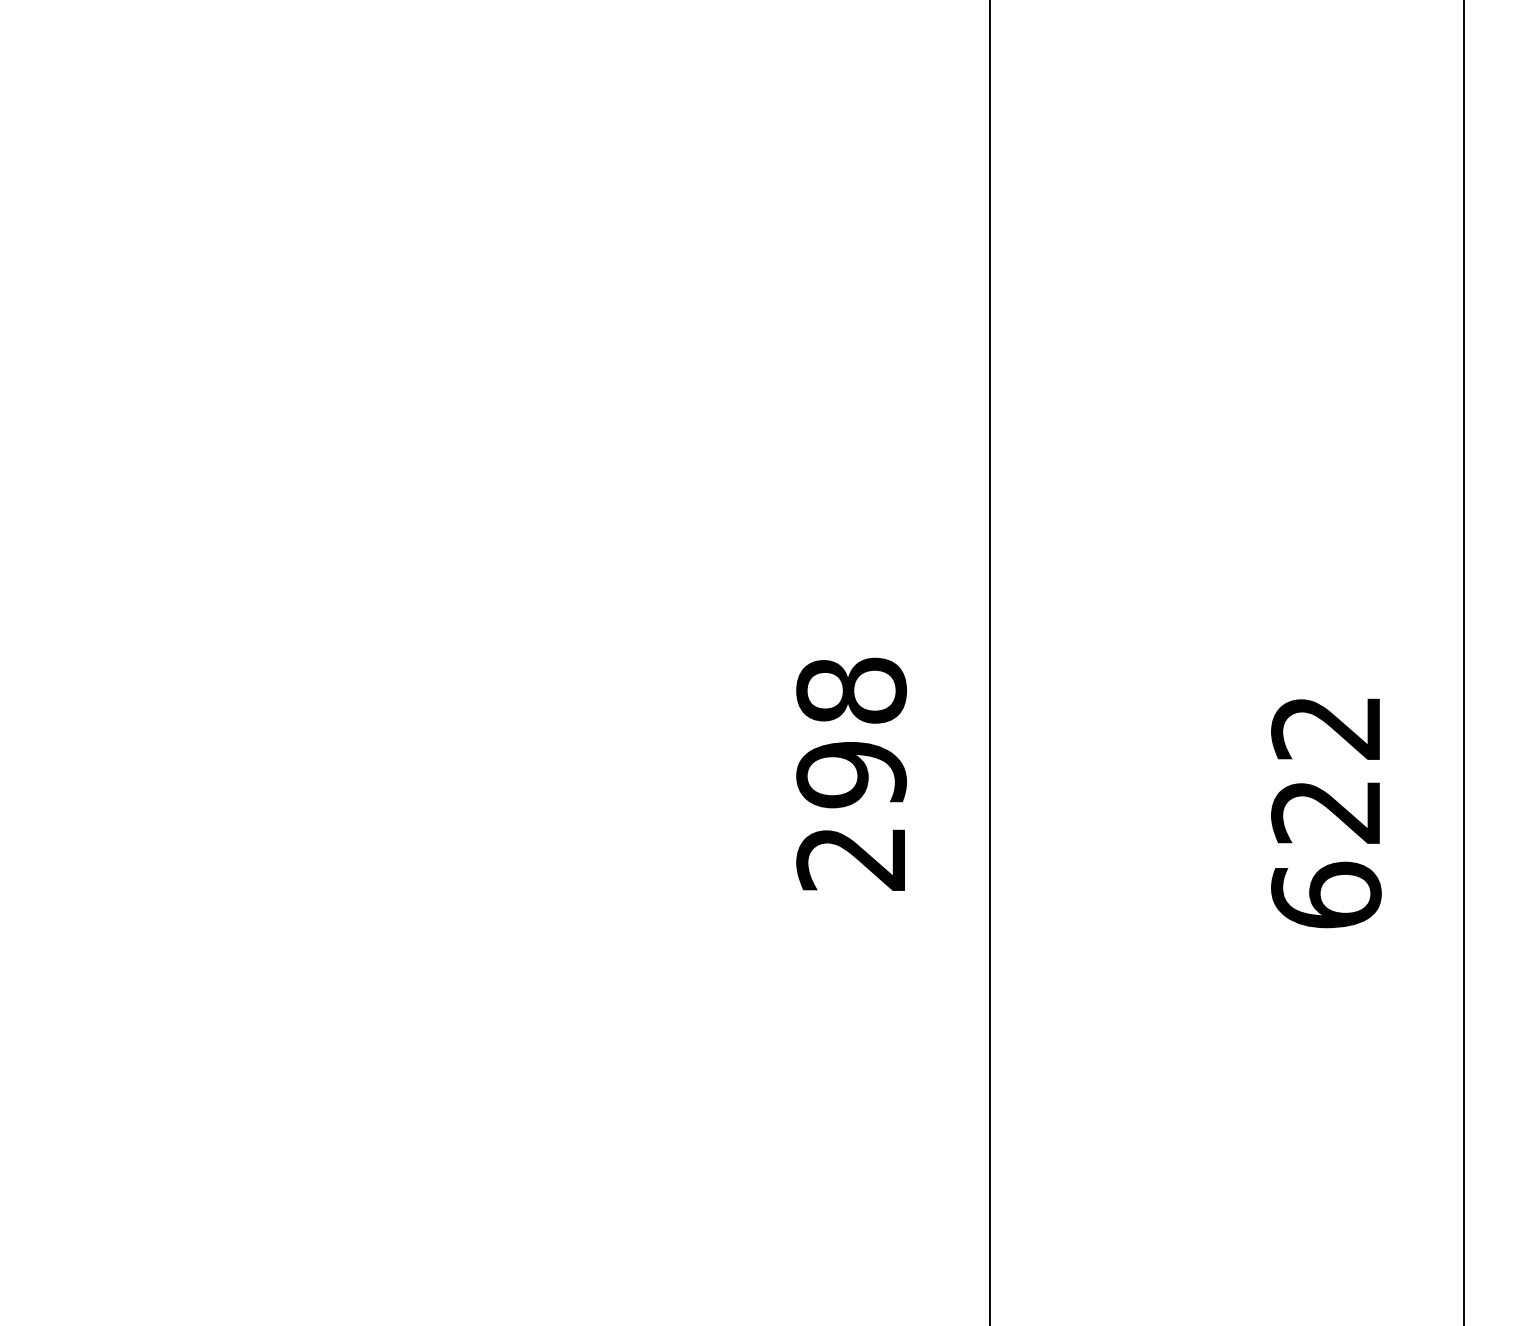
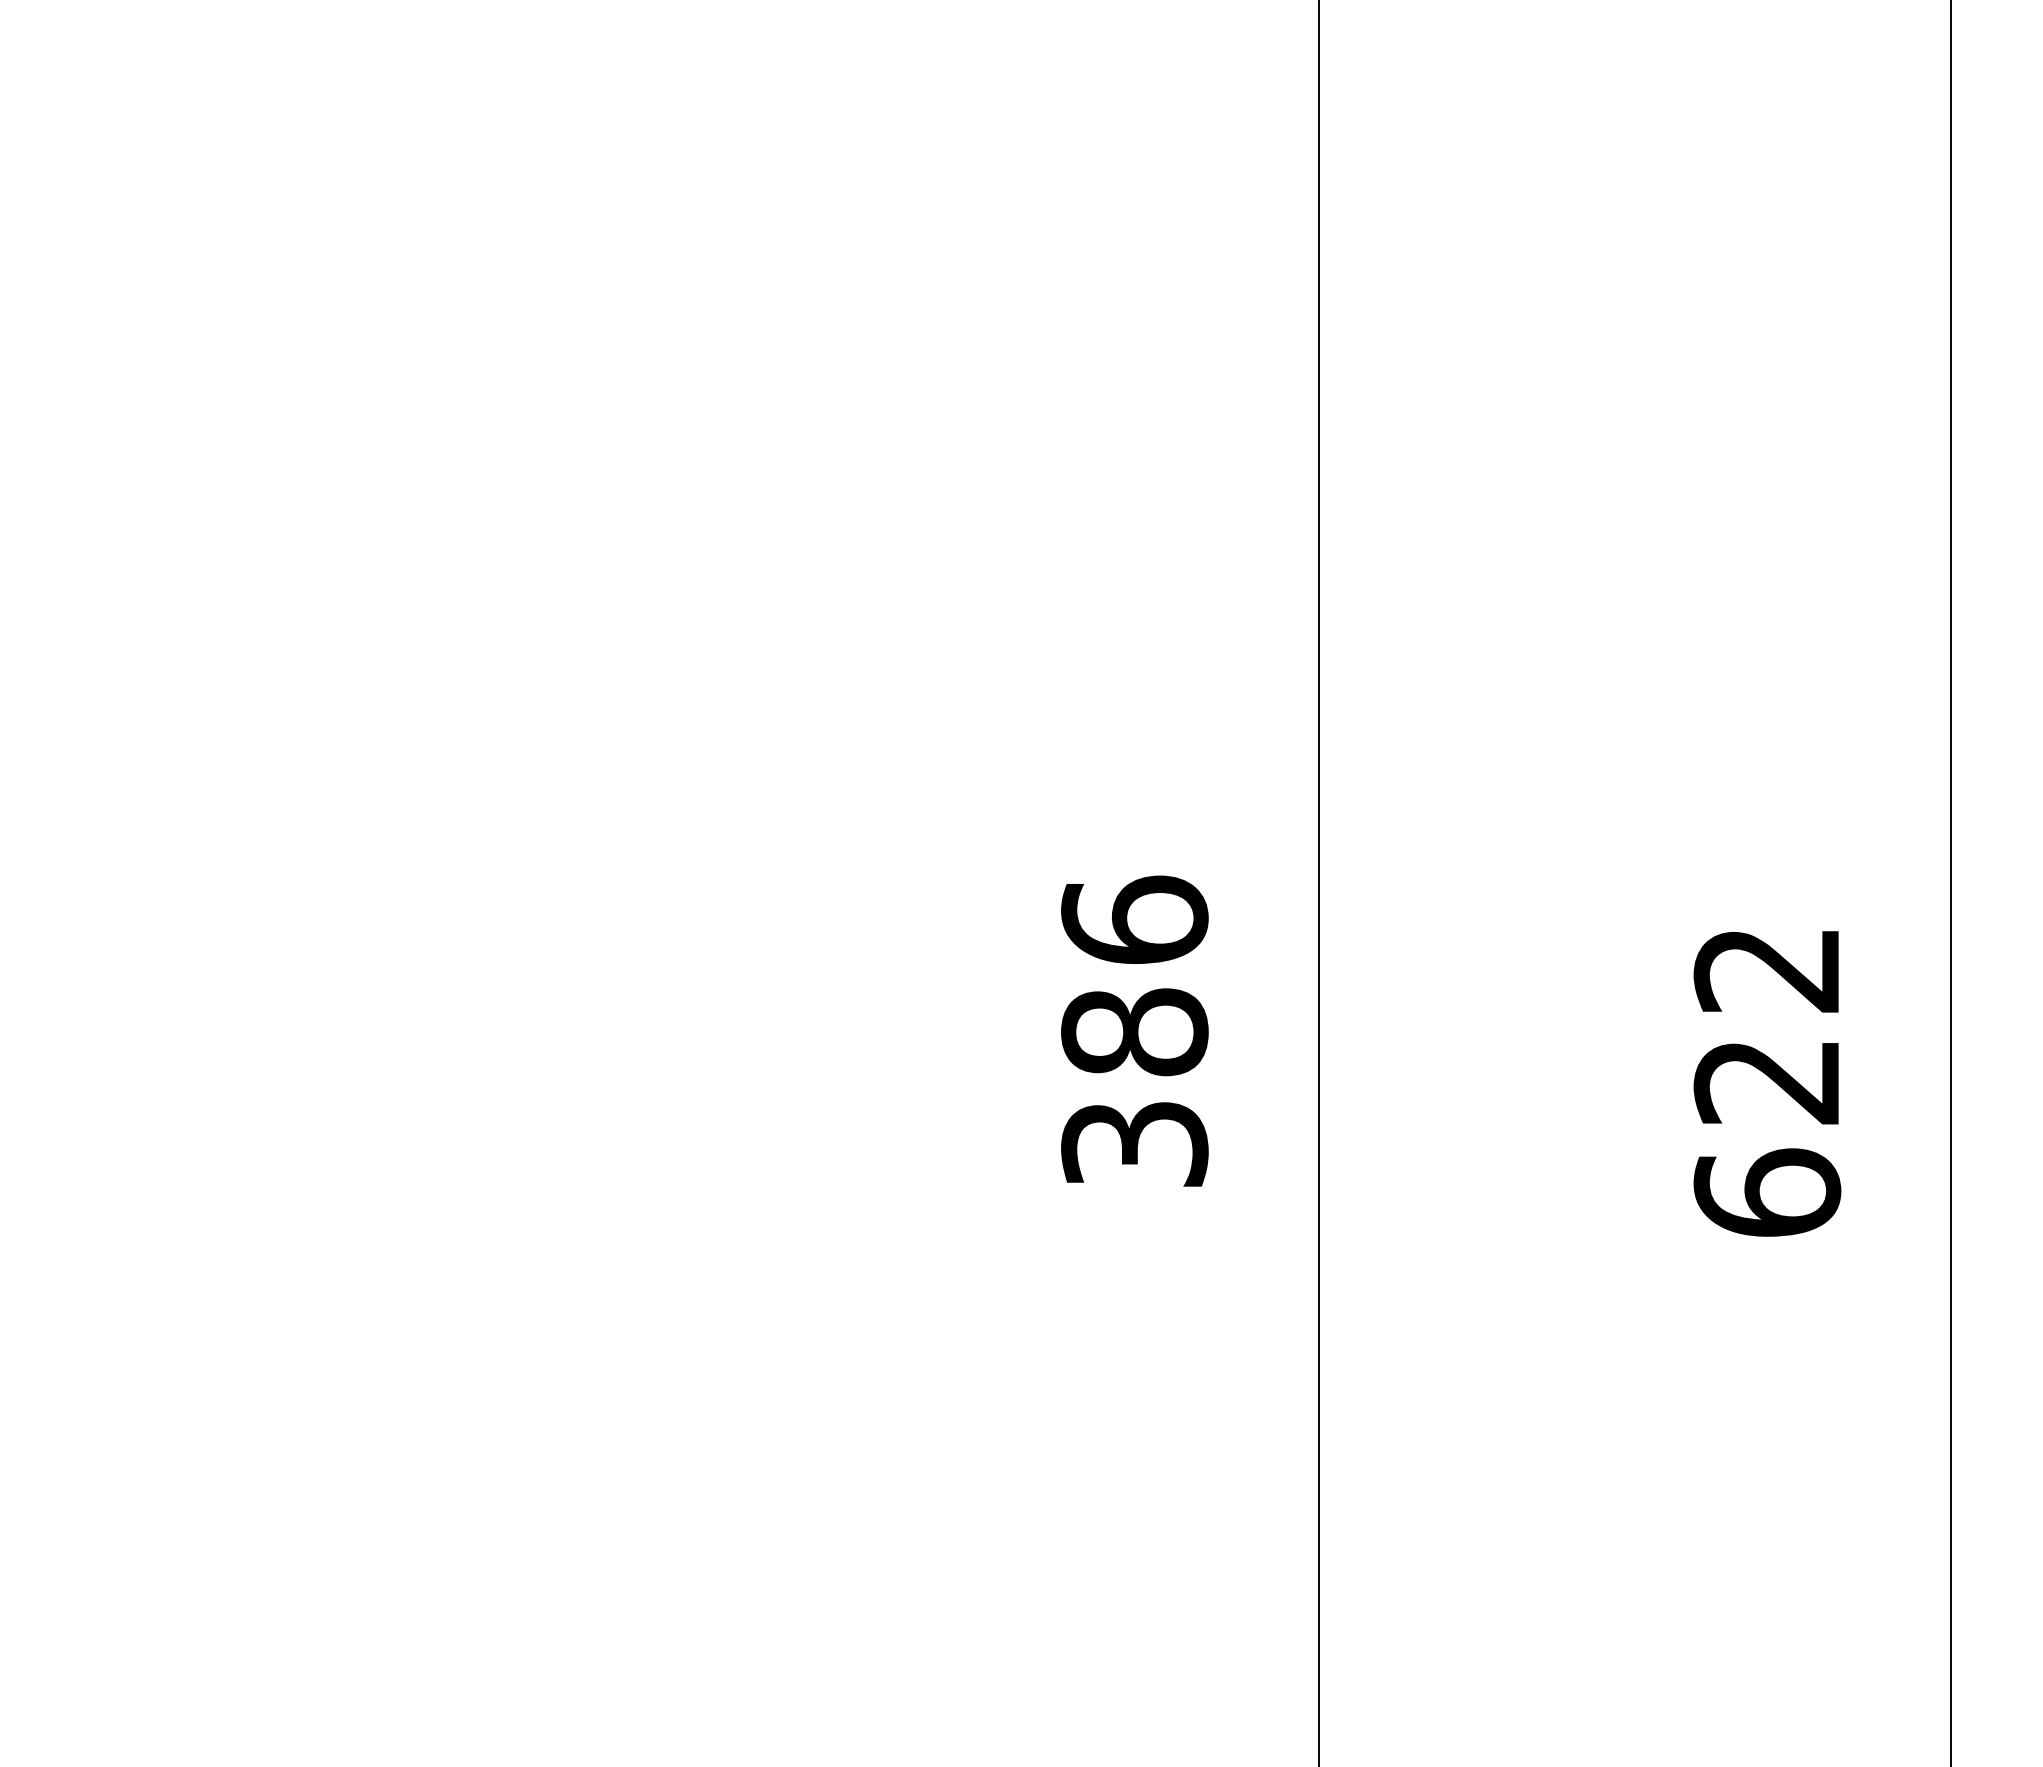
text: (851, 774) -> (1134, 1031), 298 -> 386

